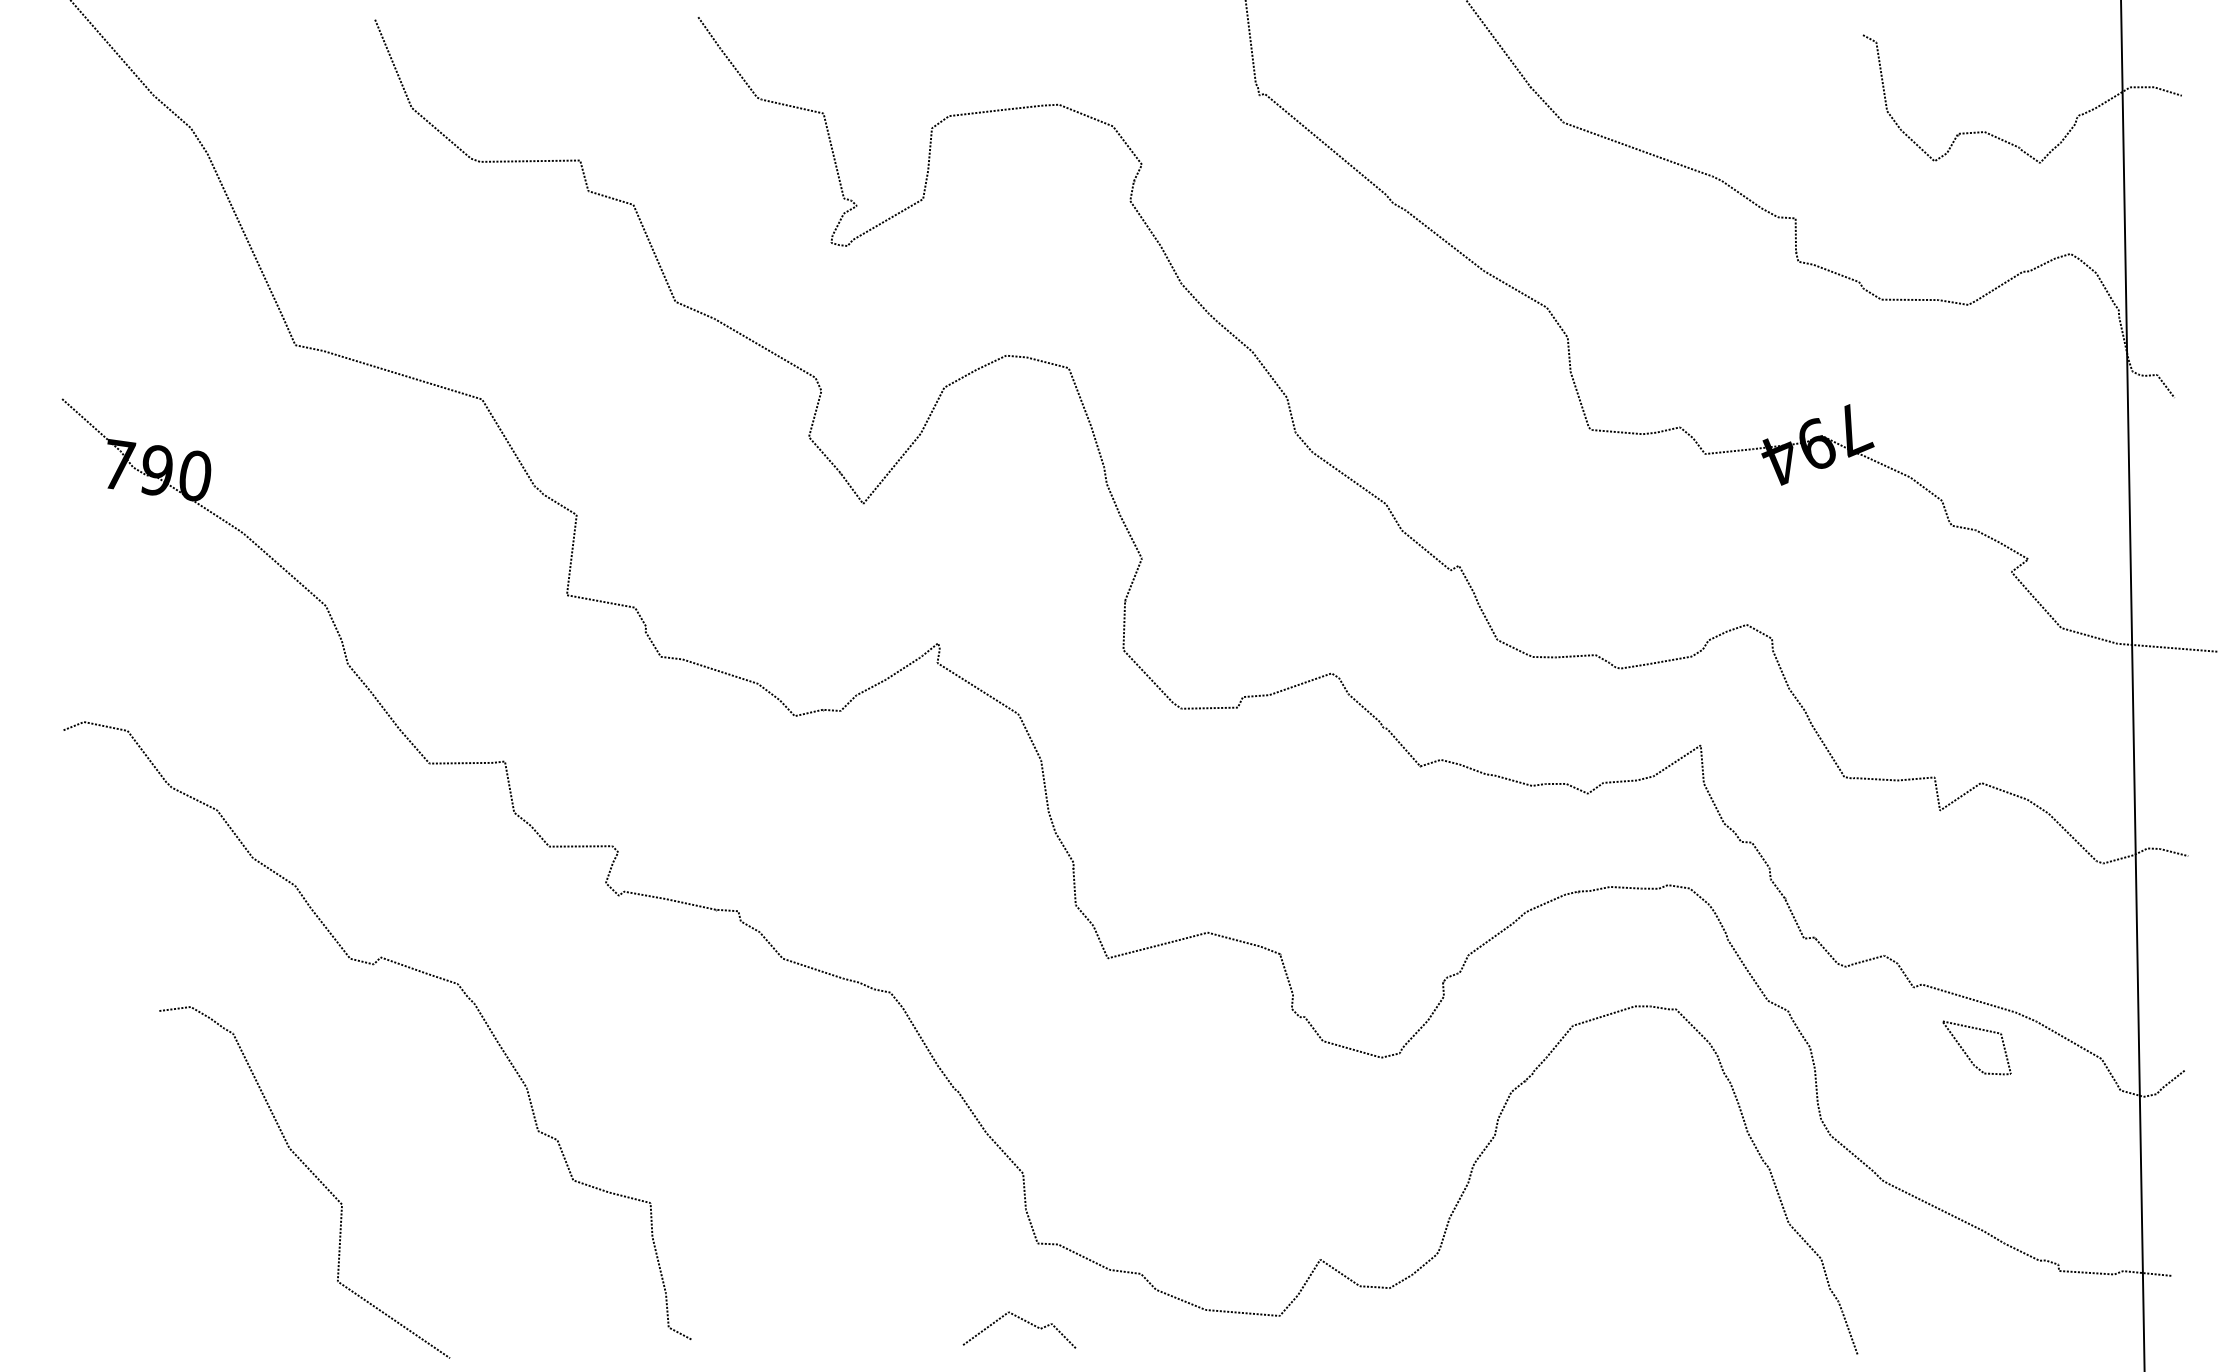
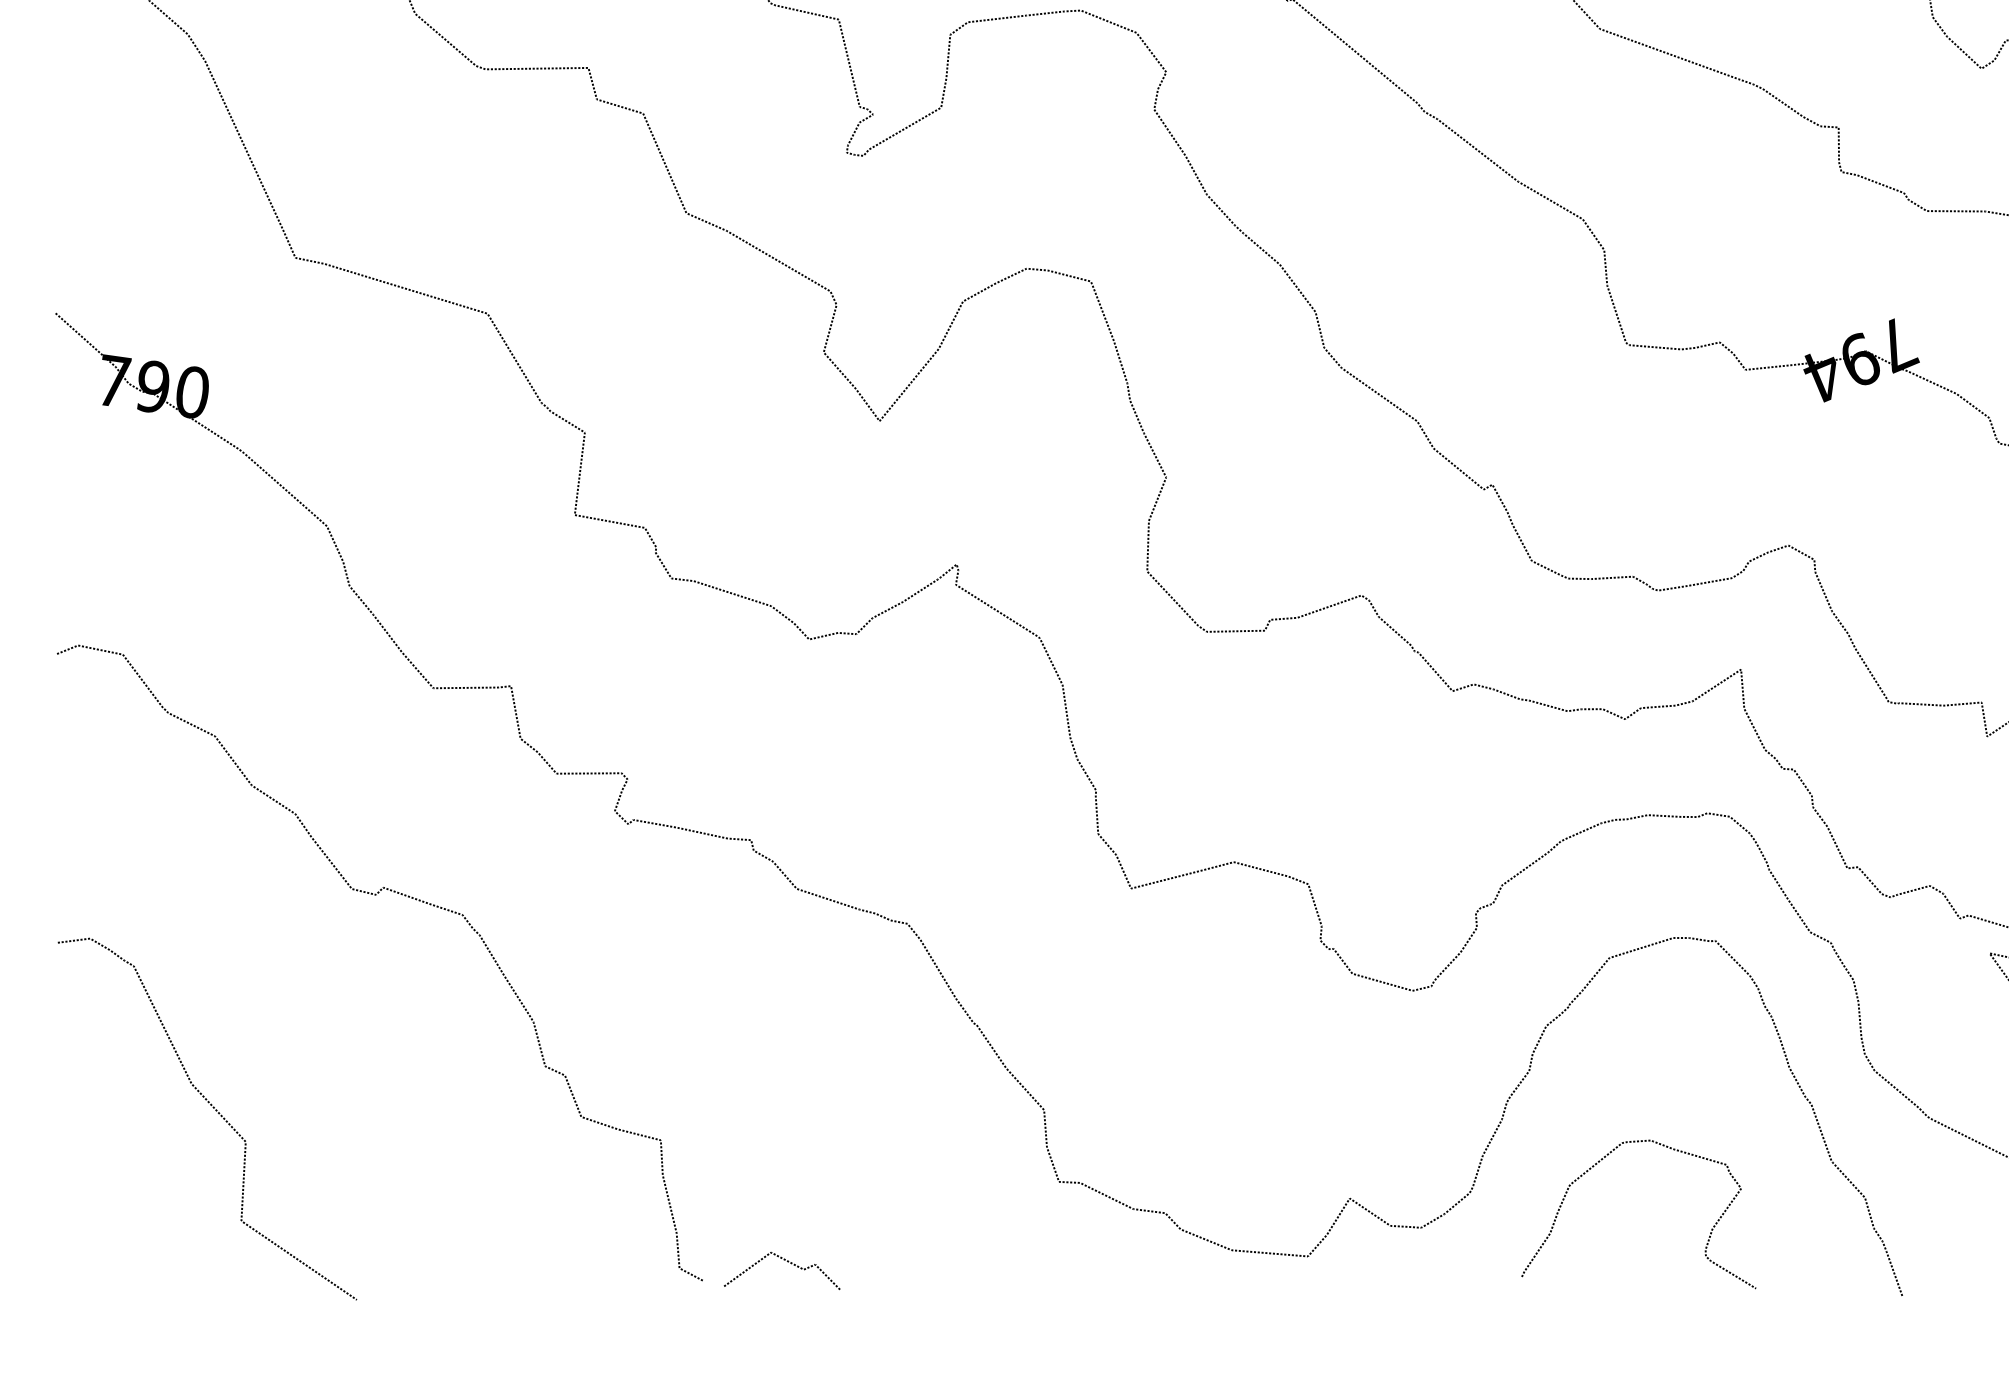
curve: (312, 1174) -> (215, 1110), moved
curve: (1563, 1224) -> (1599, 1162), added
line: (1024, 1321) -> (787, 1262), moved

